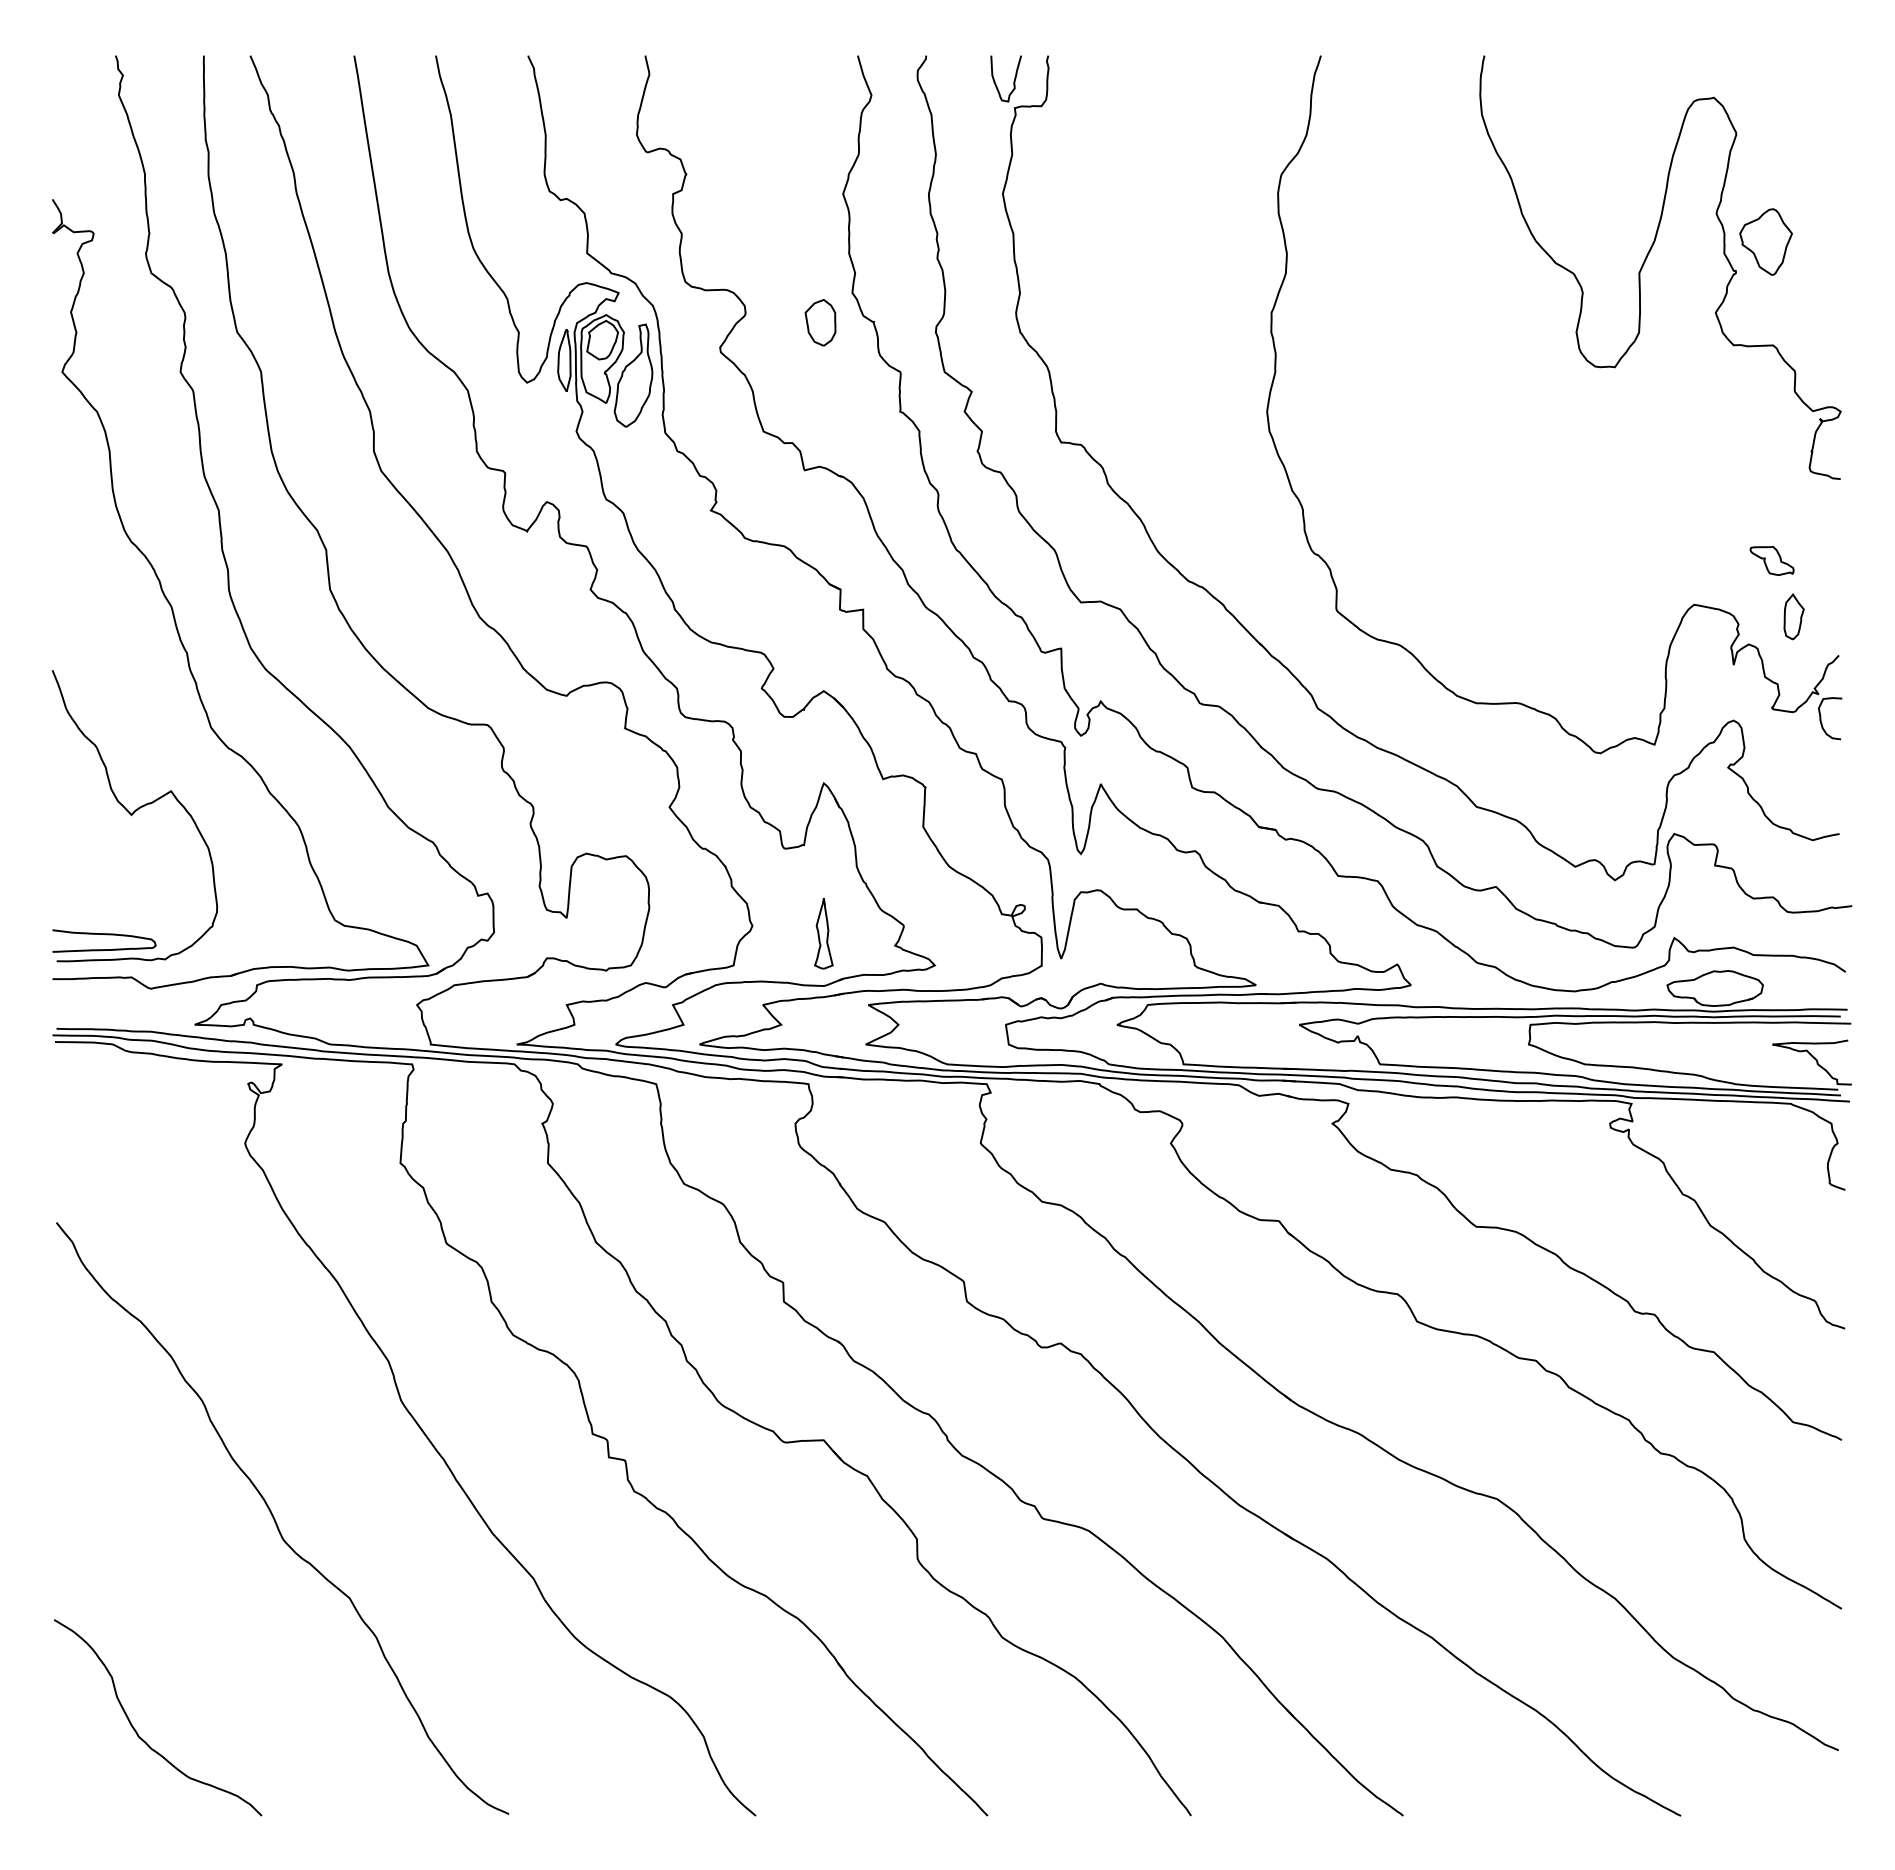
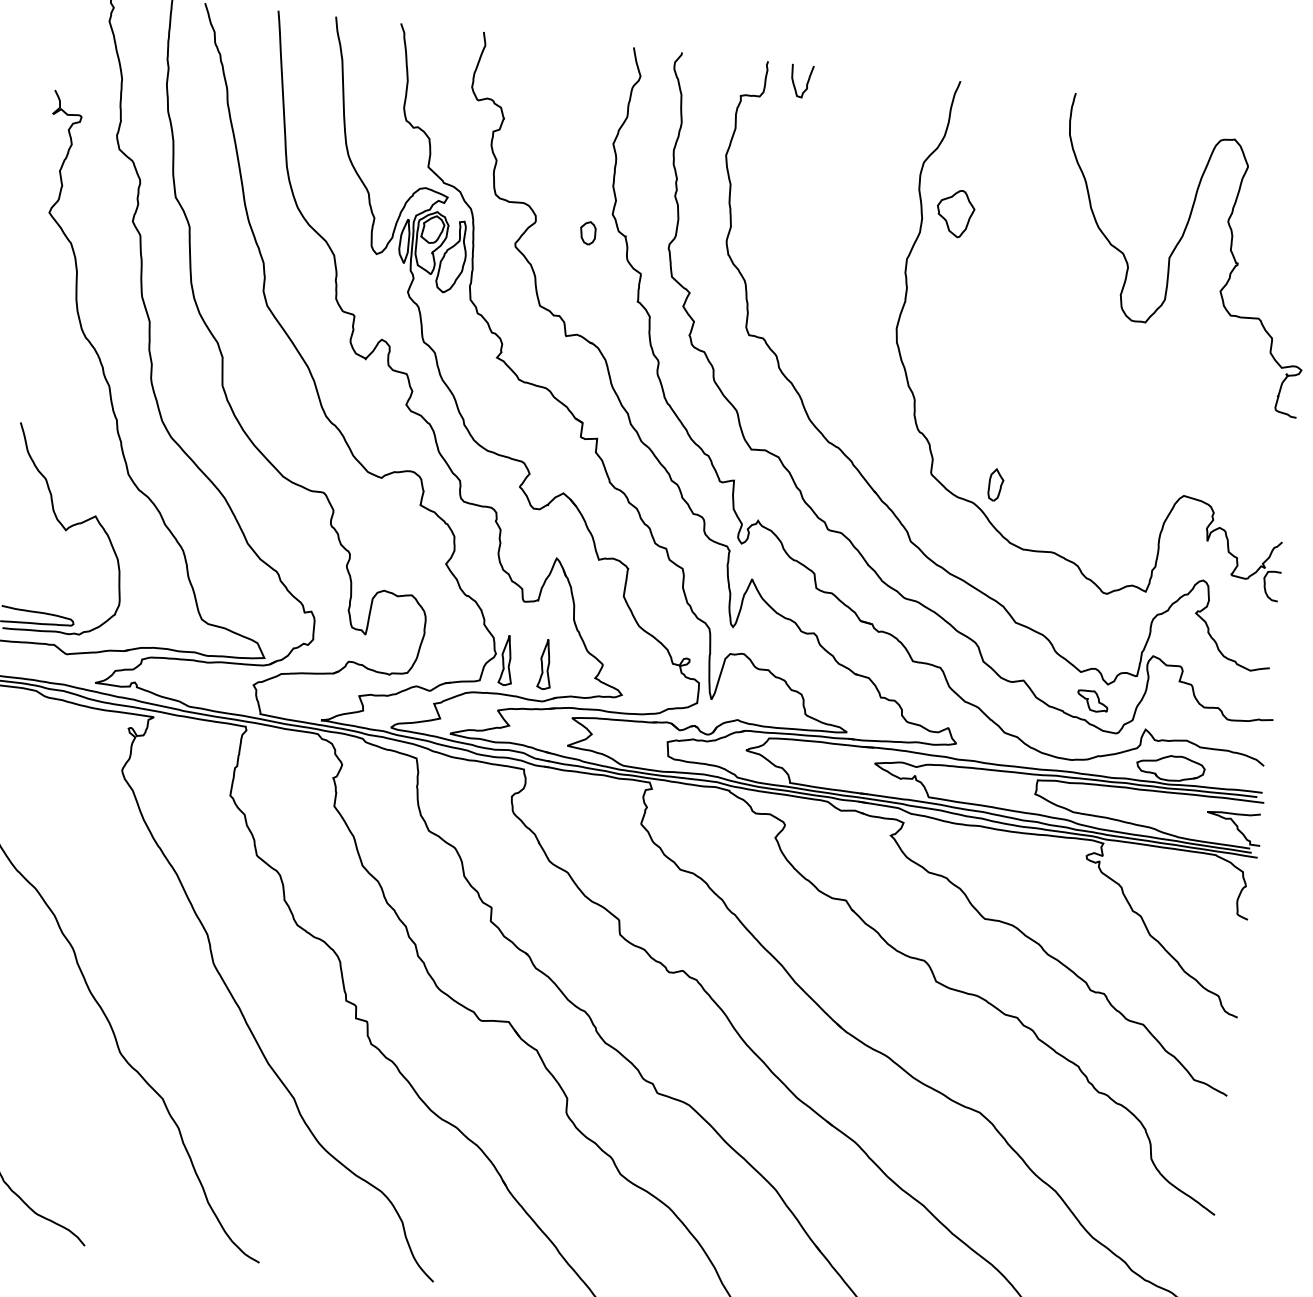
curve: (1013, 80) -> (806, 83), moved
part: (1765, 241) -> (955, 213), moved
part: (820, 322) -> (588, 233), size x0.7
part: (1771, 560) -> (1092, 700), moved
part: (1793, 616) -> (995, 484), moved
part: (768, 933) -> (506, 660), added

